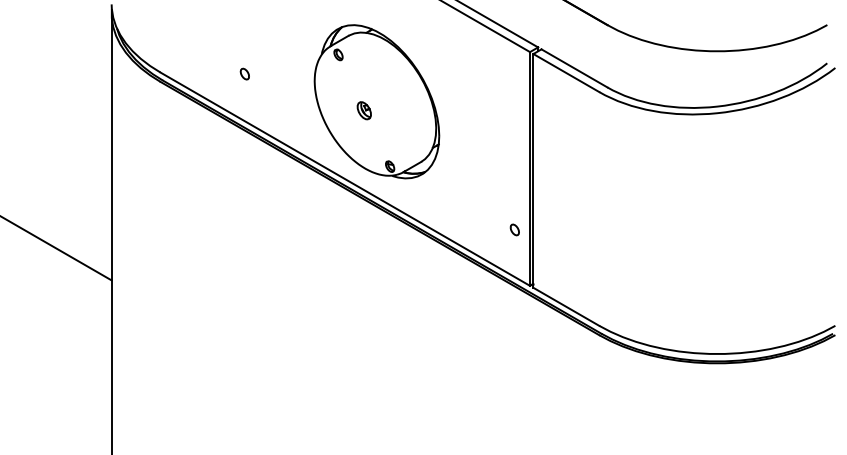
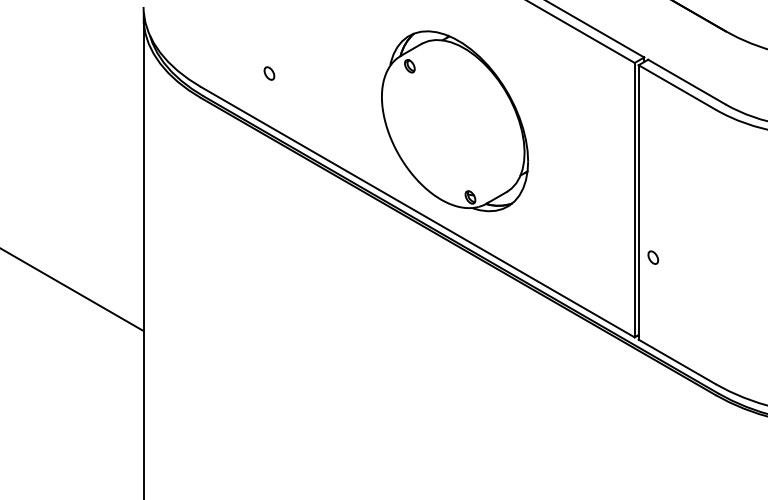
part: (244, 73) -> (268, 72), moved
part: (363, 110) -> (439, 131), removed
part: (514, 229) -> (652, 257), moved

